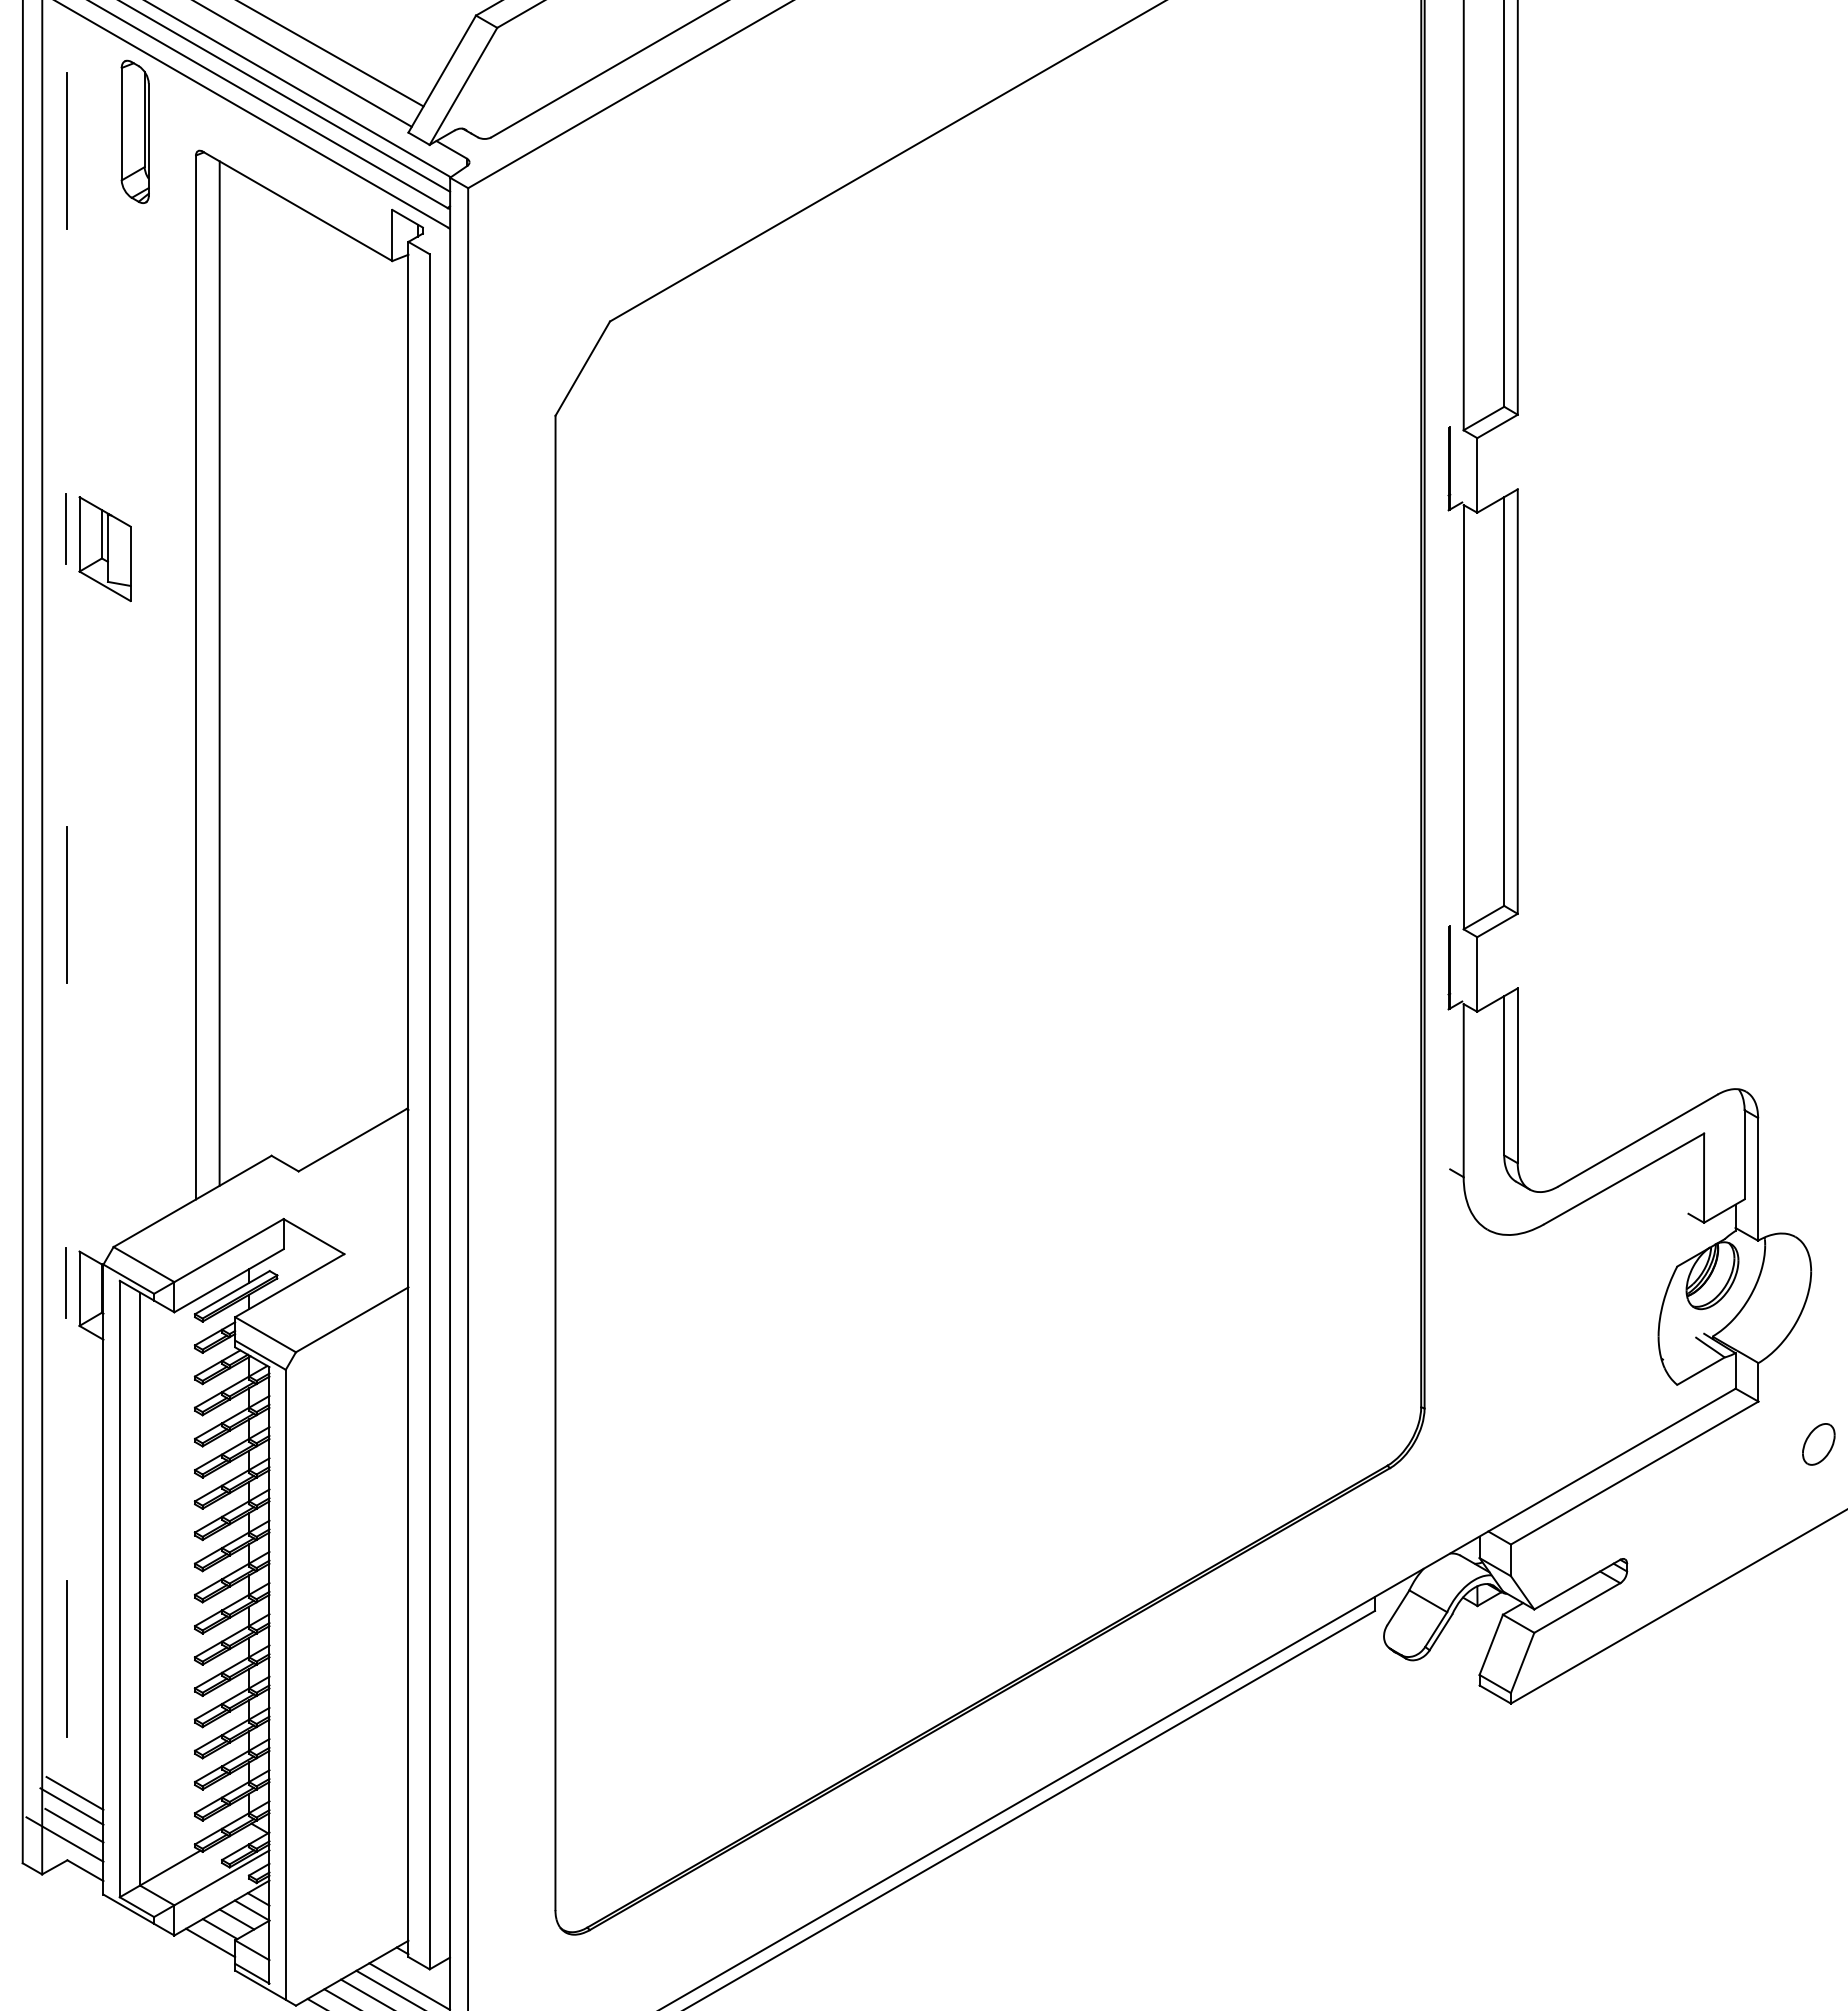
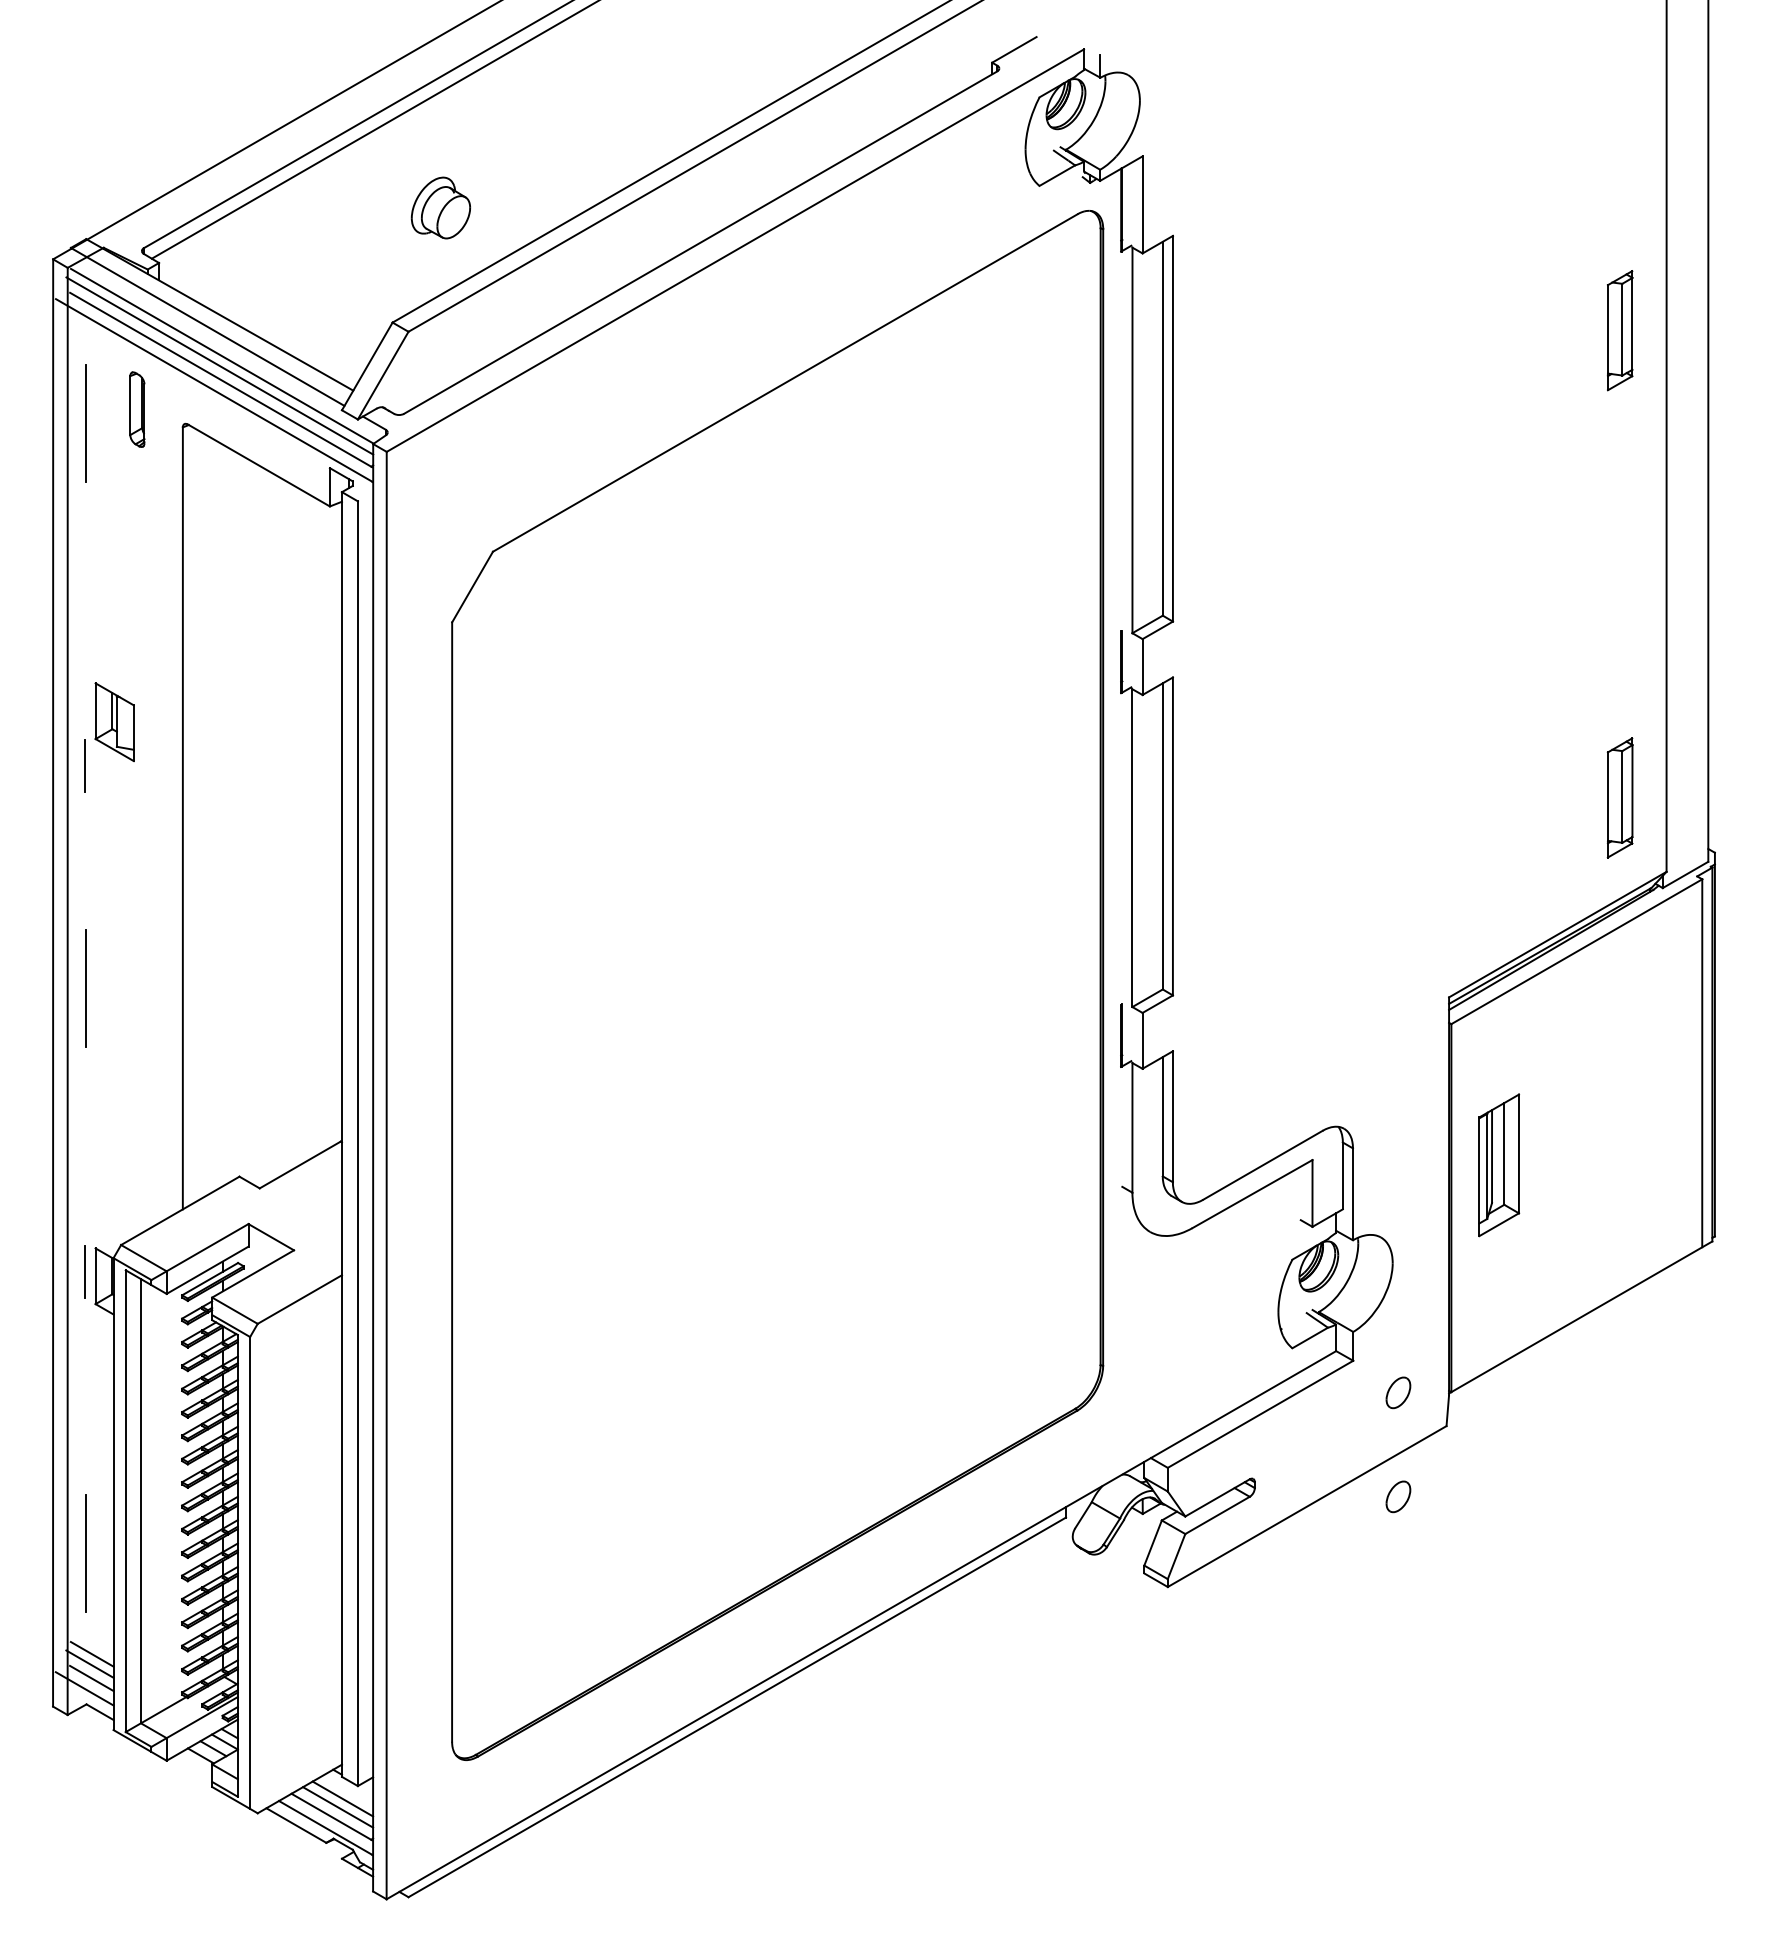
part: (135, 131) -> (137, 409), size x0.7
line: (64, 528) -> (84, 765), moved
line: (219, 673) -> (200, 815), removed
part: (1818, 1582) -> (1398, 1496), added
line: (210, 1941) -> (193, 1765), removed

